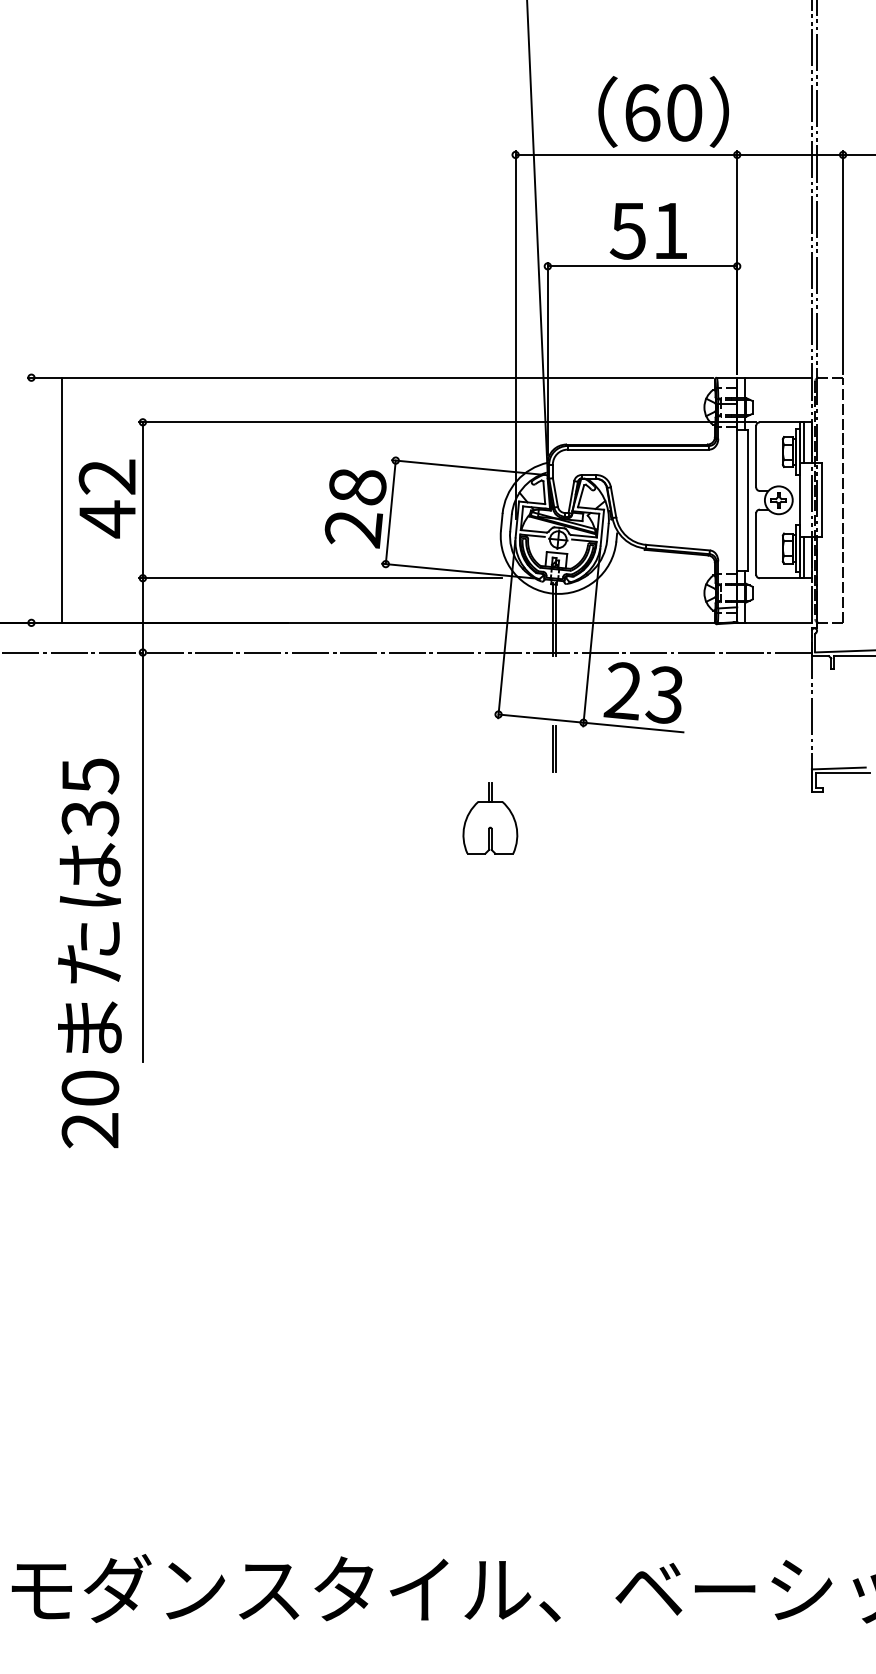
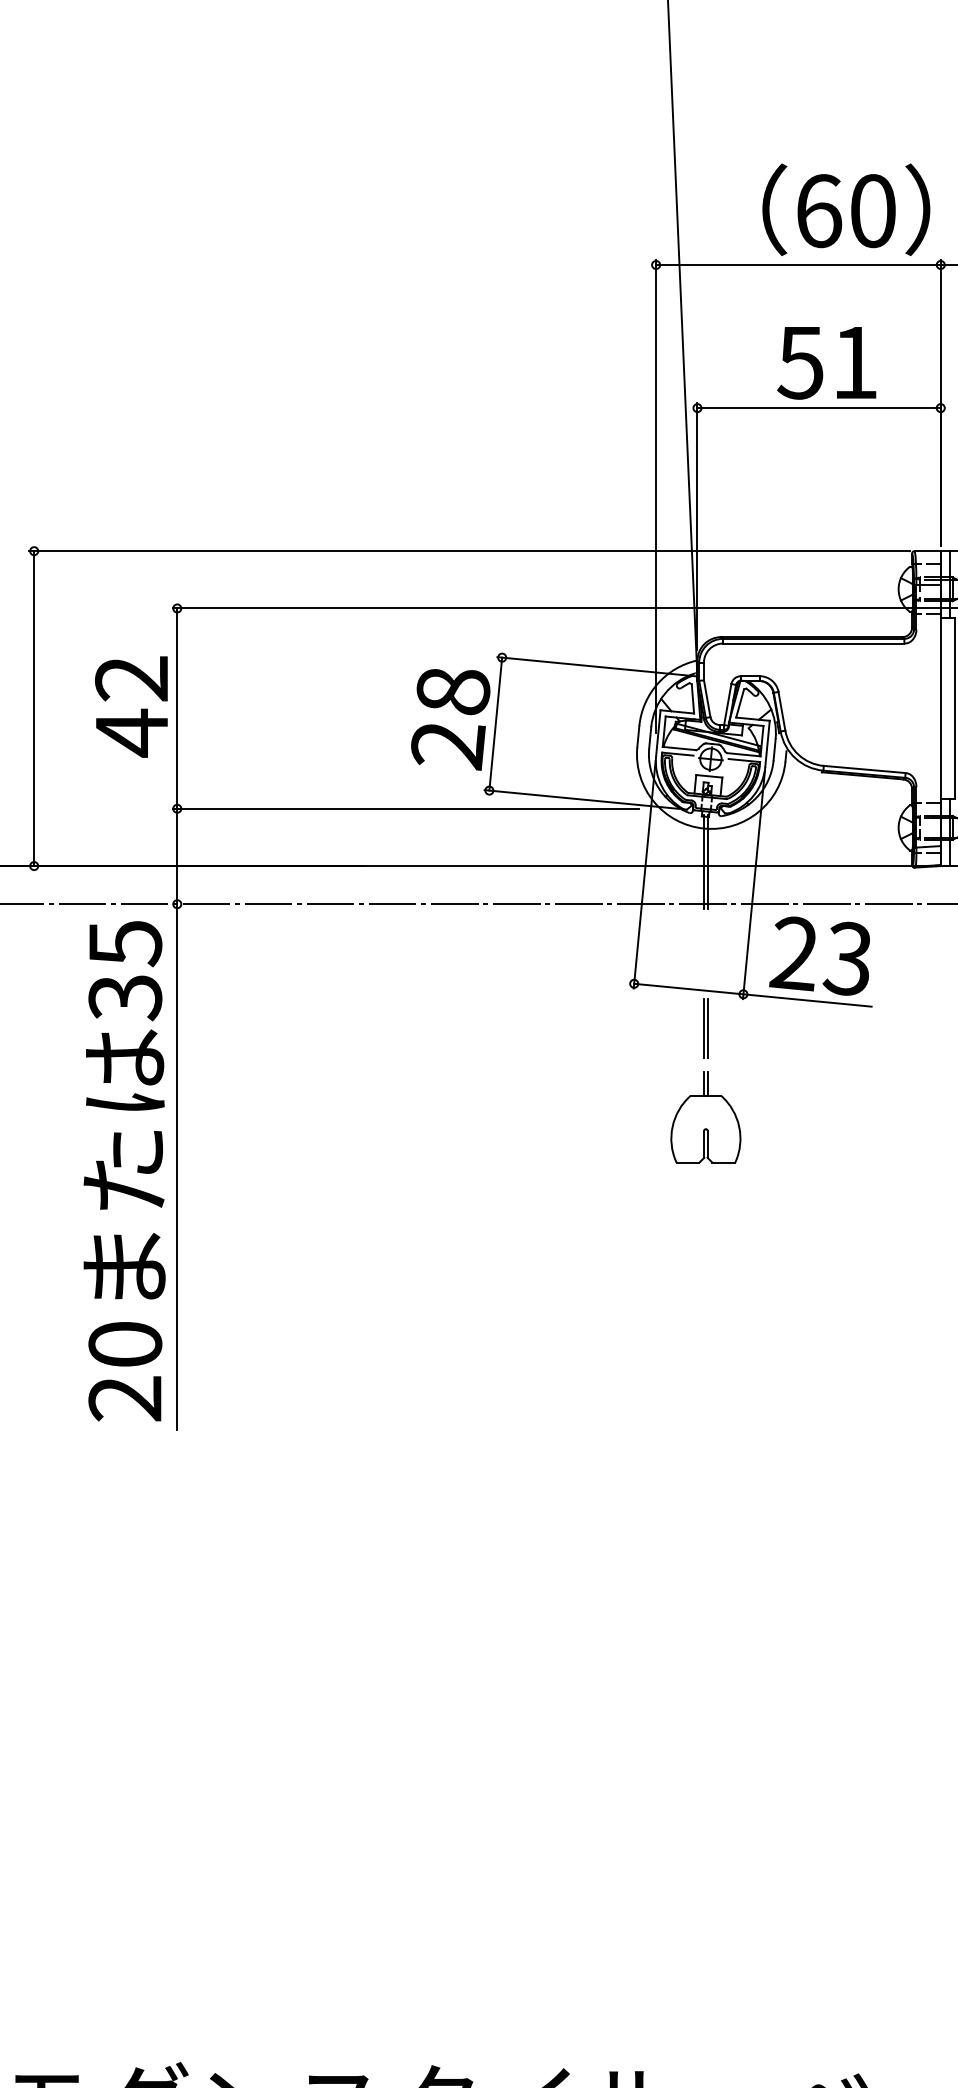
line: (62, 499) -> (34, 707), moved
part: (490, 818) -> (706, 1117), moved
text: (89, 953) -> (124, 1171), moved

